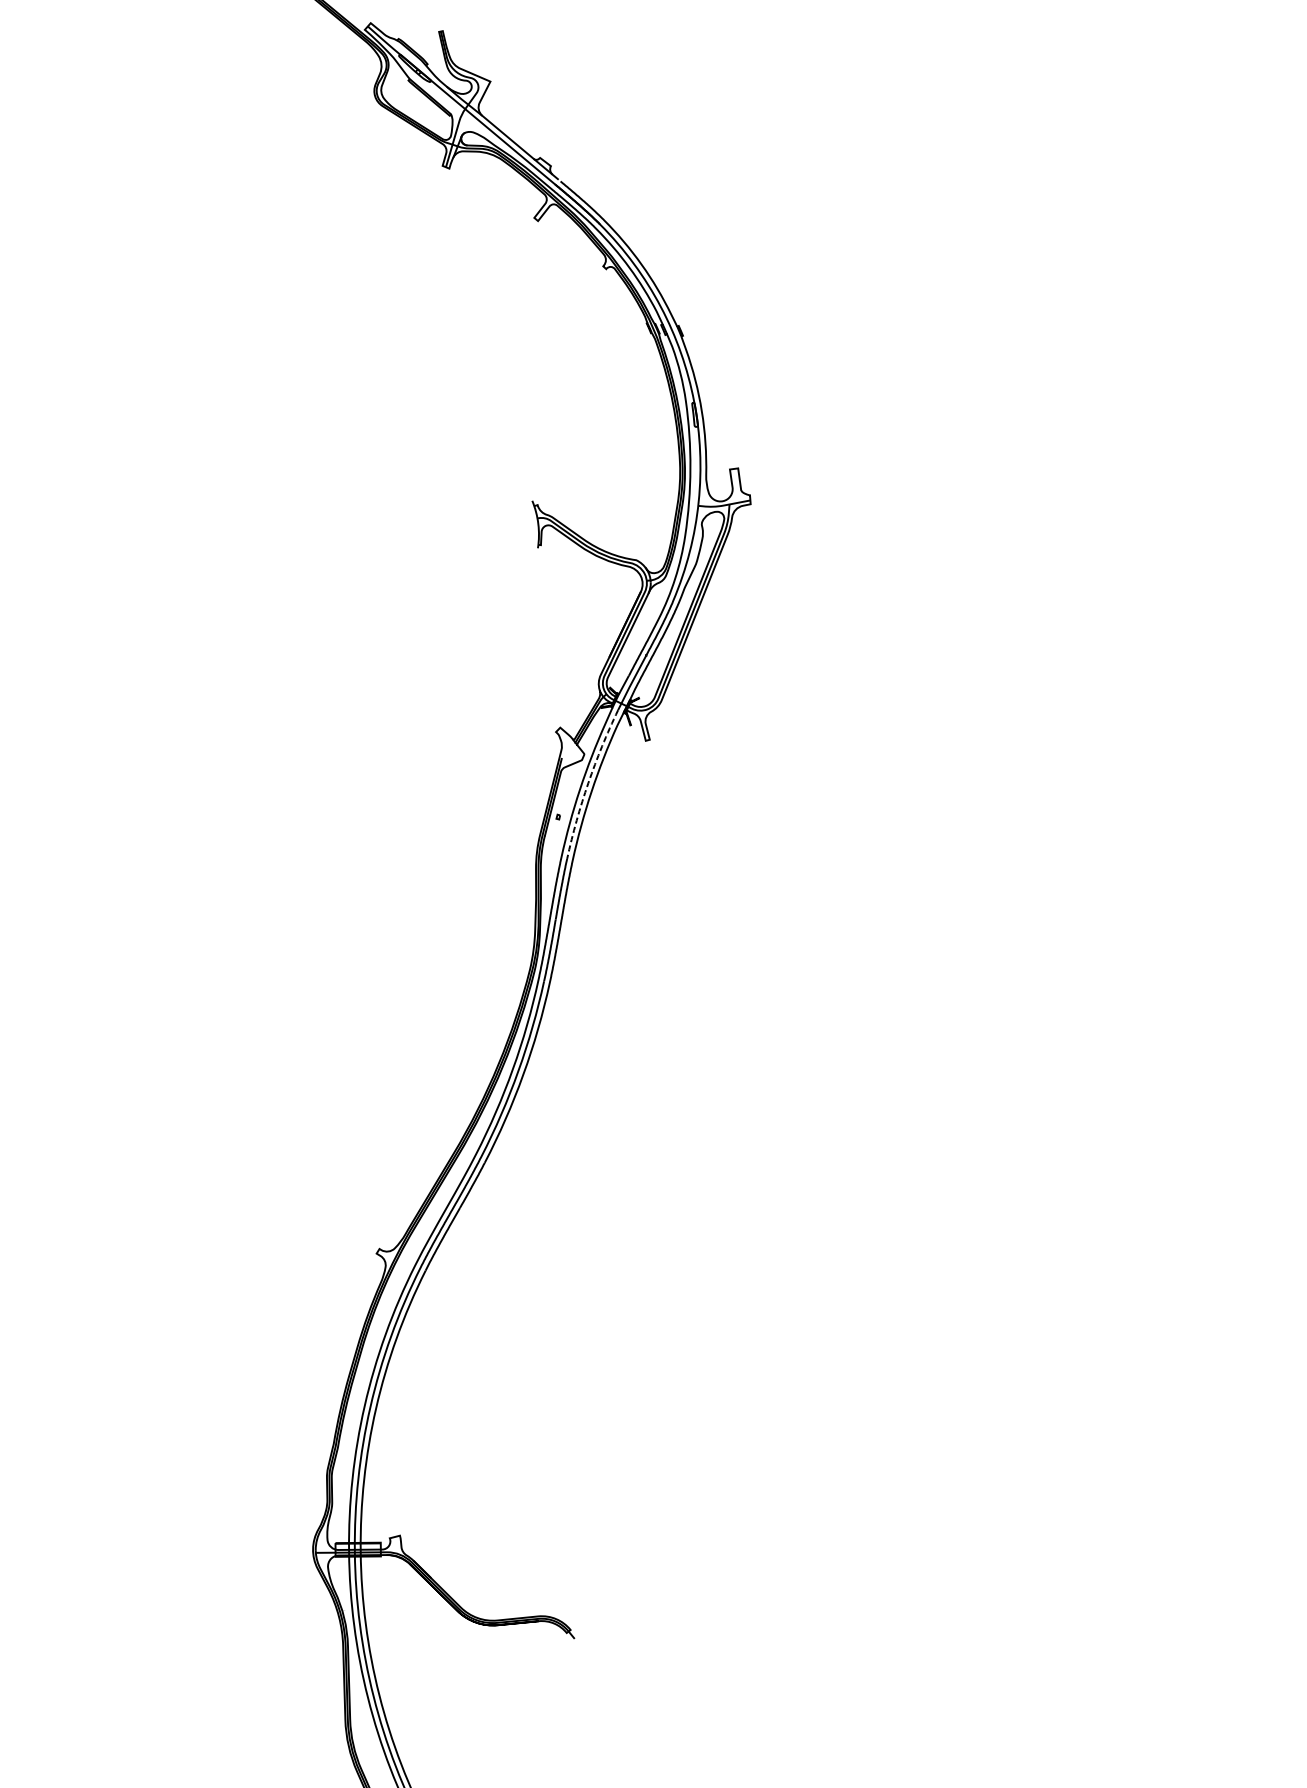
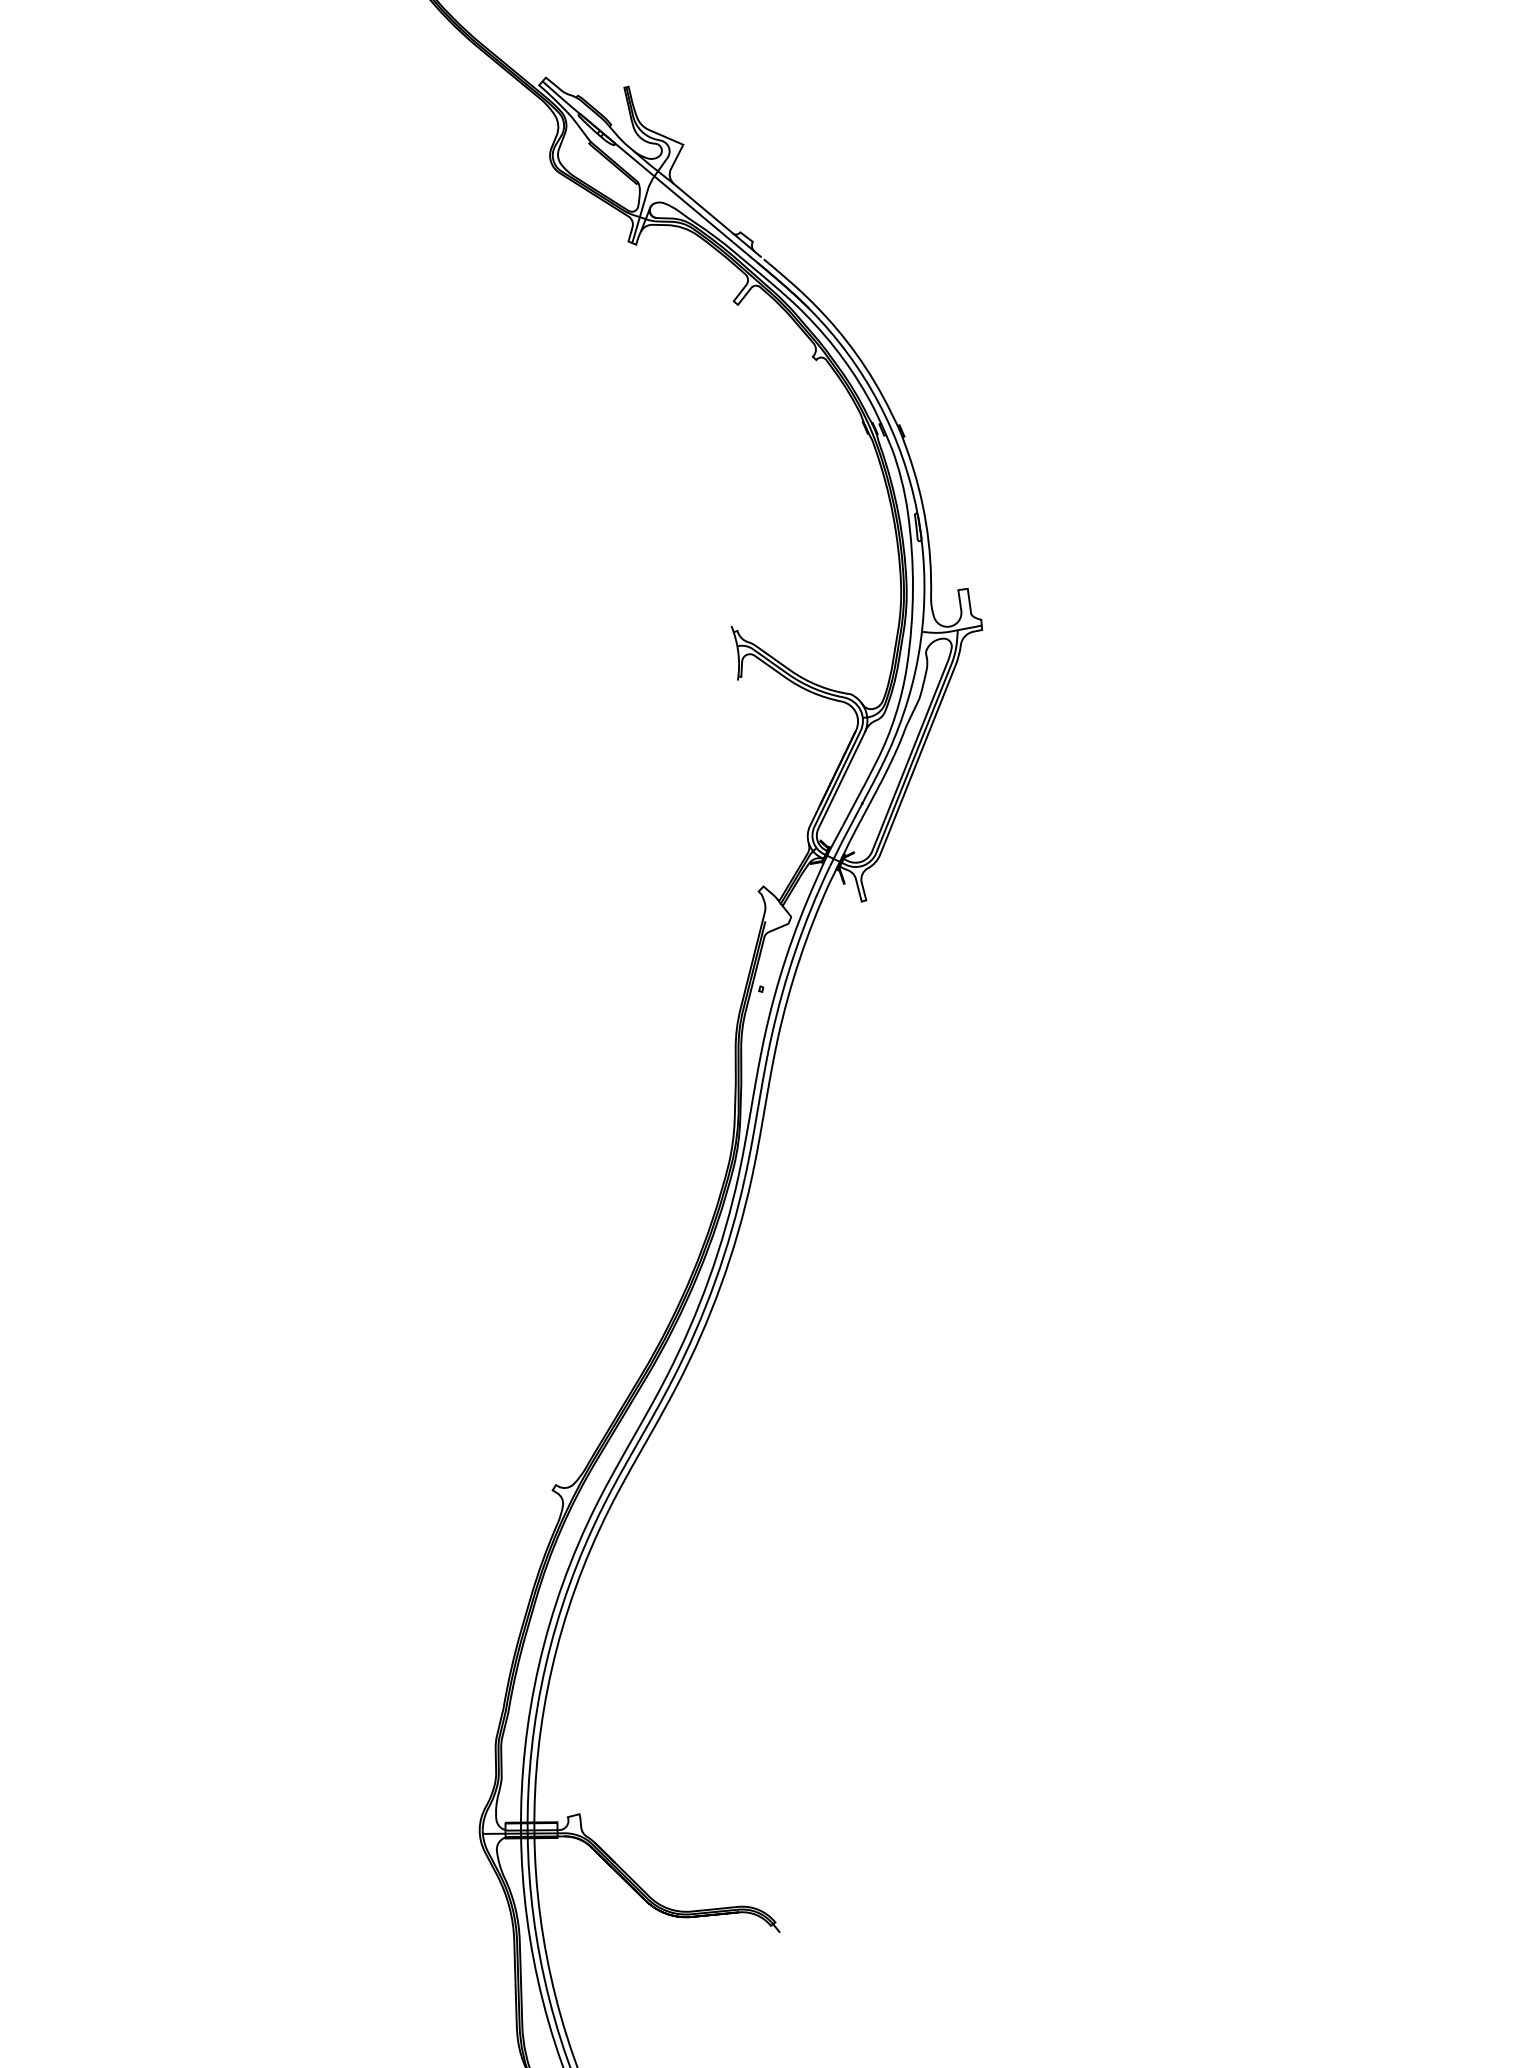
line: (588, 783) -> (795, 950), dashed -> solid

